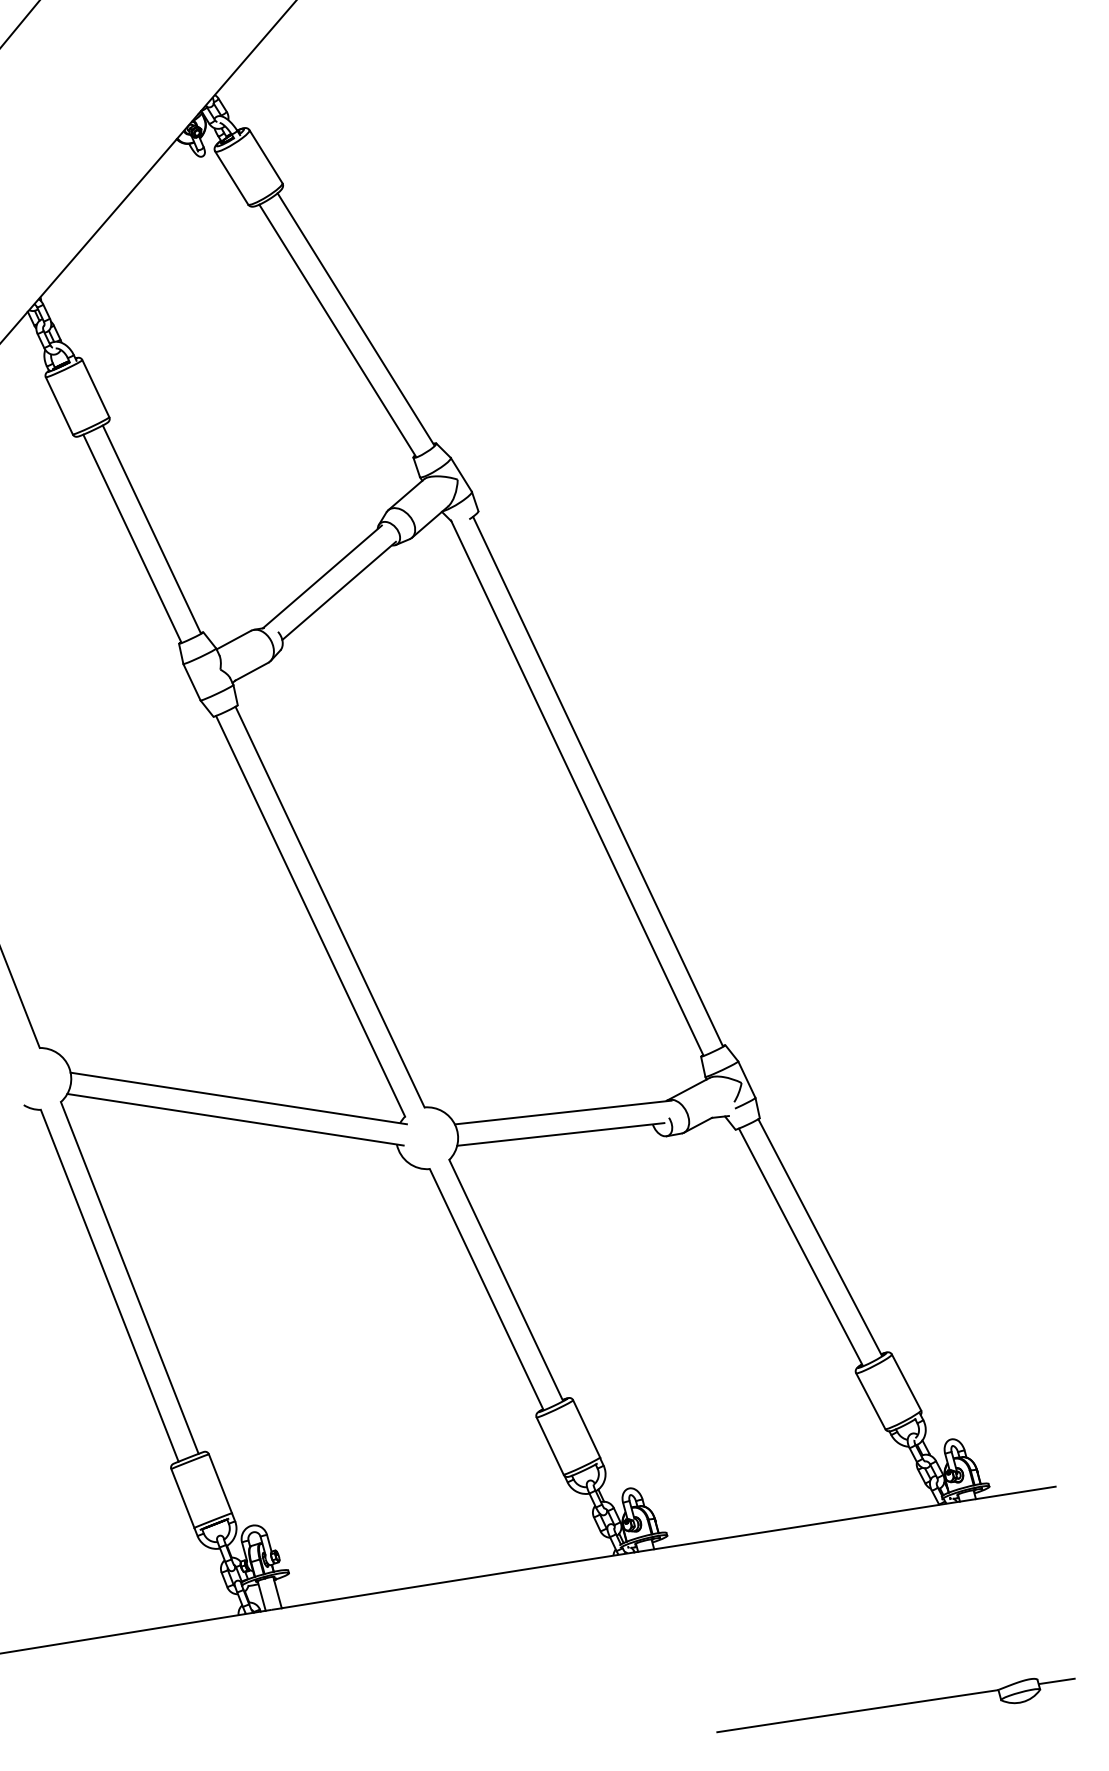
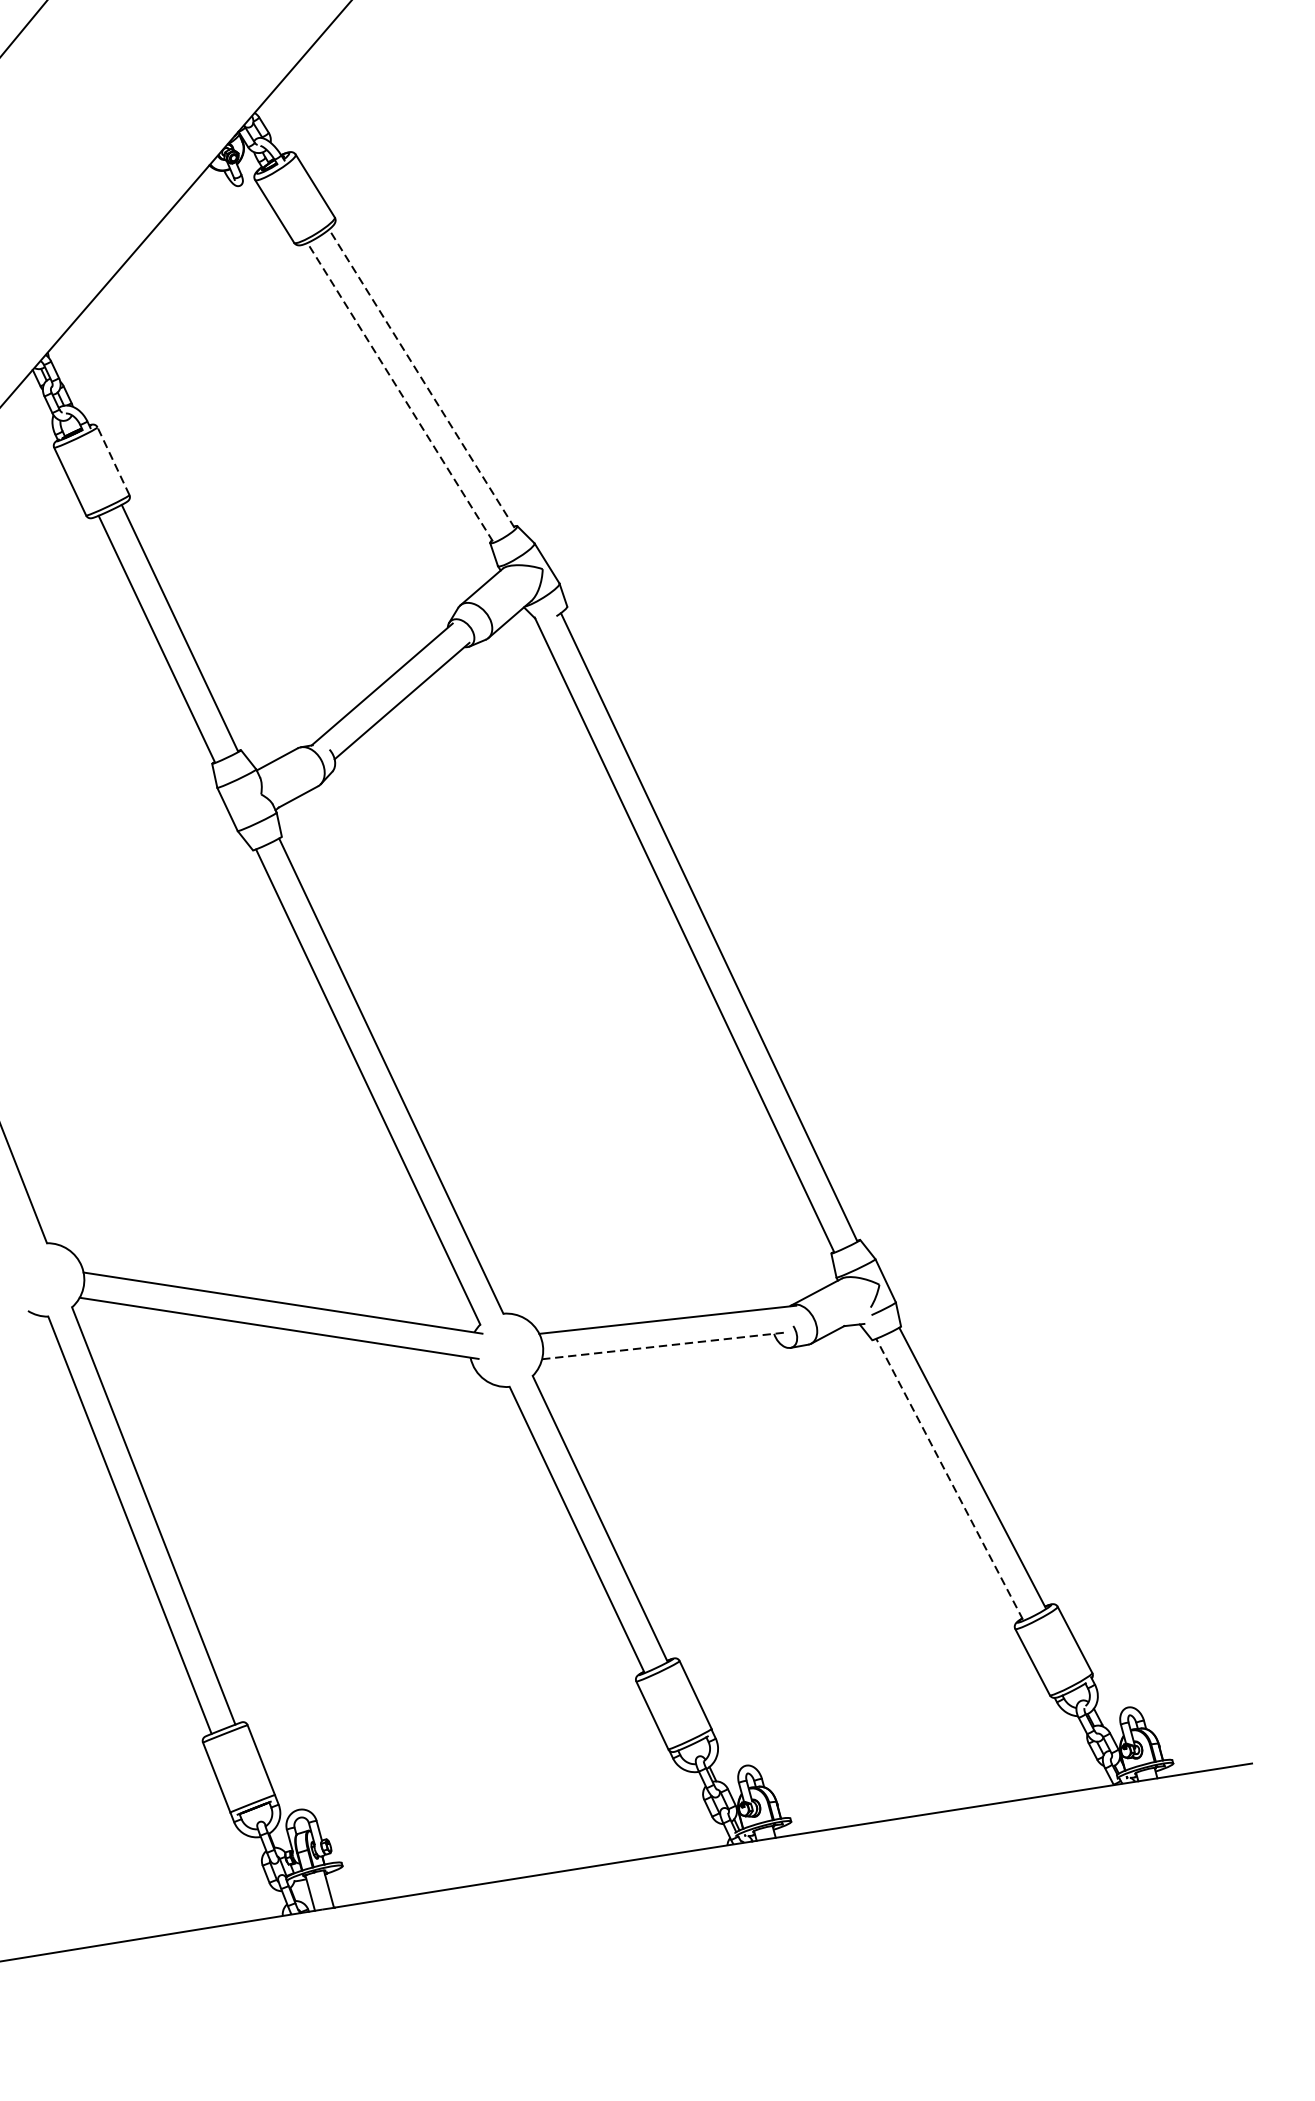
line: (355, 318) -> (421, 377), solid -> dashed
line: (337, 330) -> (400, 392), solid -> dashed
line: (95, 388) -> (113, 461), solid -> dashed
line: (561, 1134) -> (665, 1345), solid -> dashed
line: (800, 1246) -> (949, 1478), solid -> dashed
part: (895, 1705) -> (1061, 2023), removed

